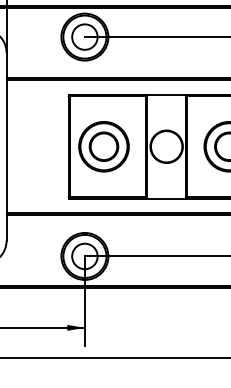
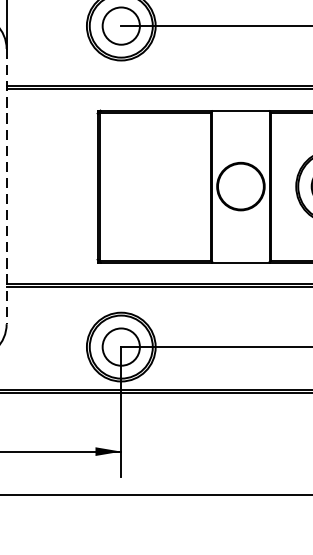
line: (6, 146) -> (6, 186), solid -> dashed
part: (103, 146) -> (148, 186), removed

